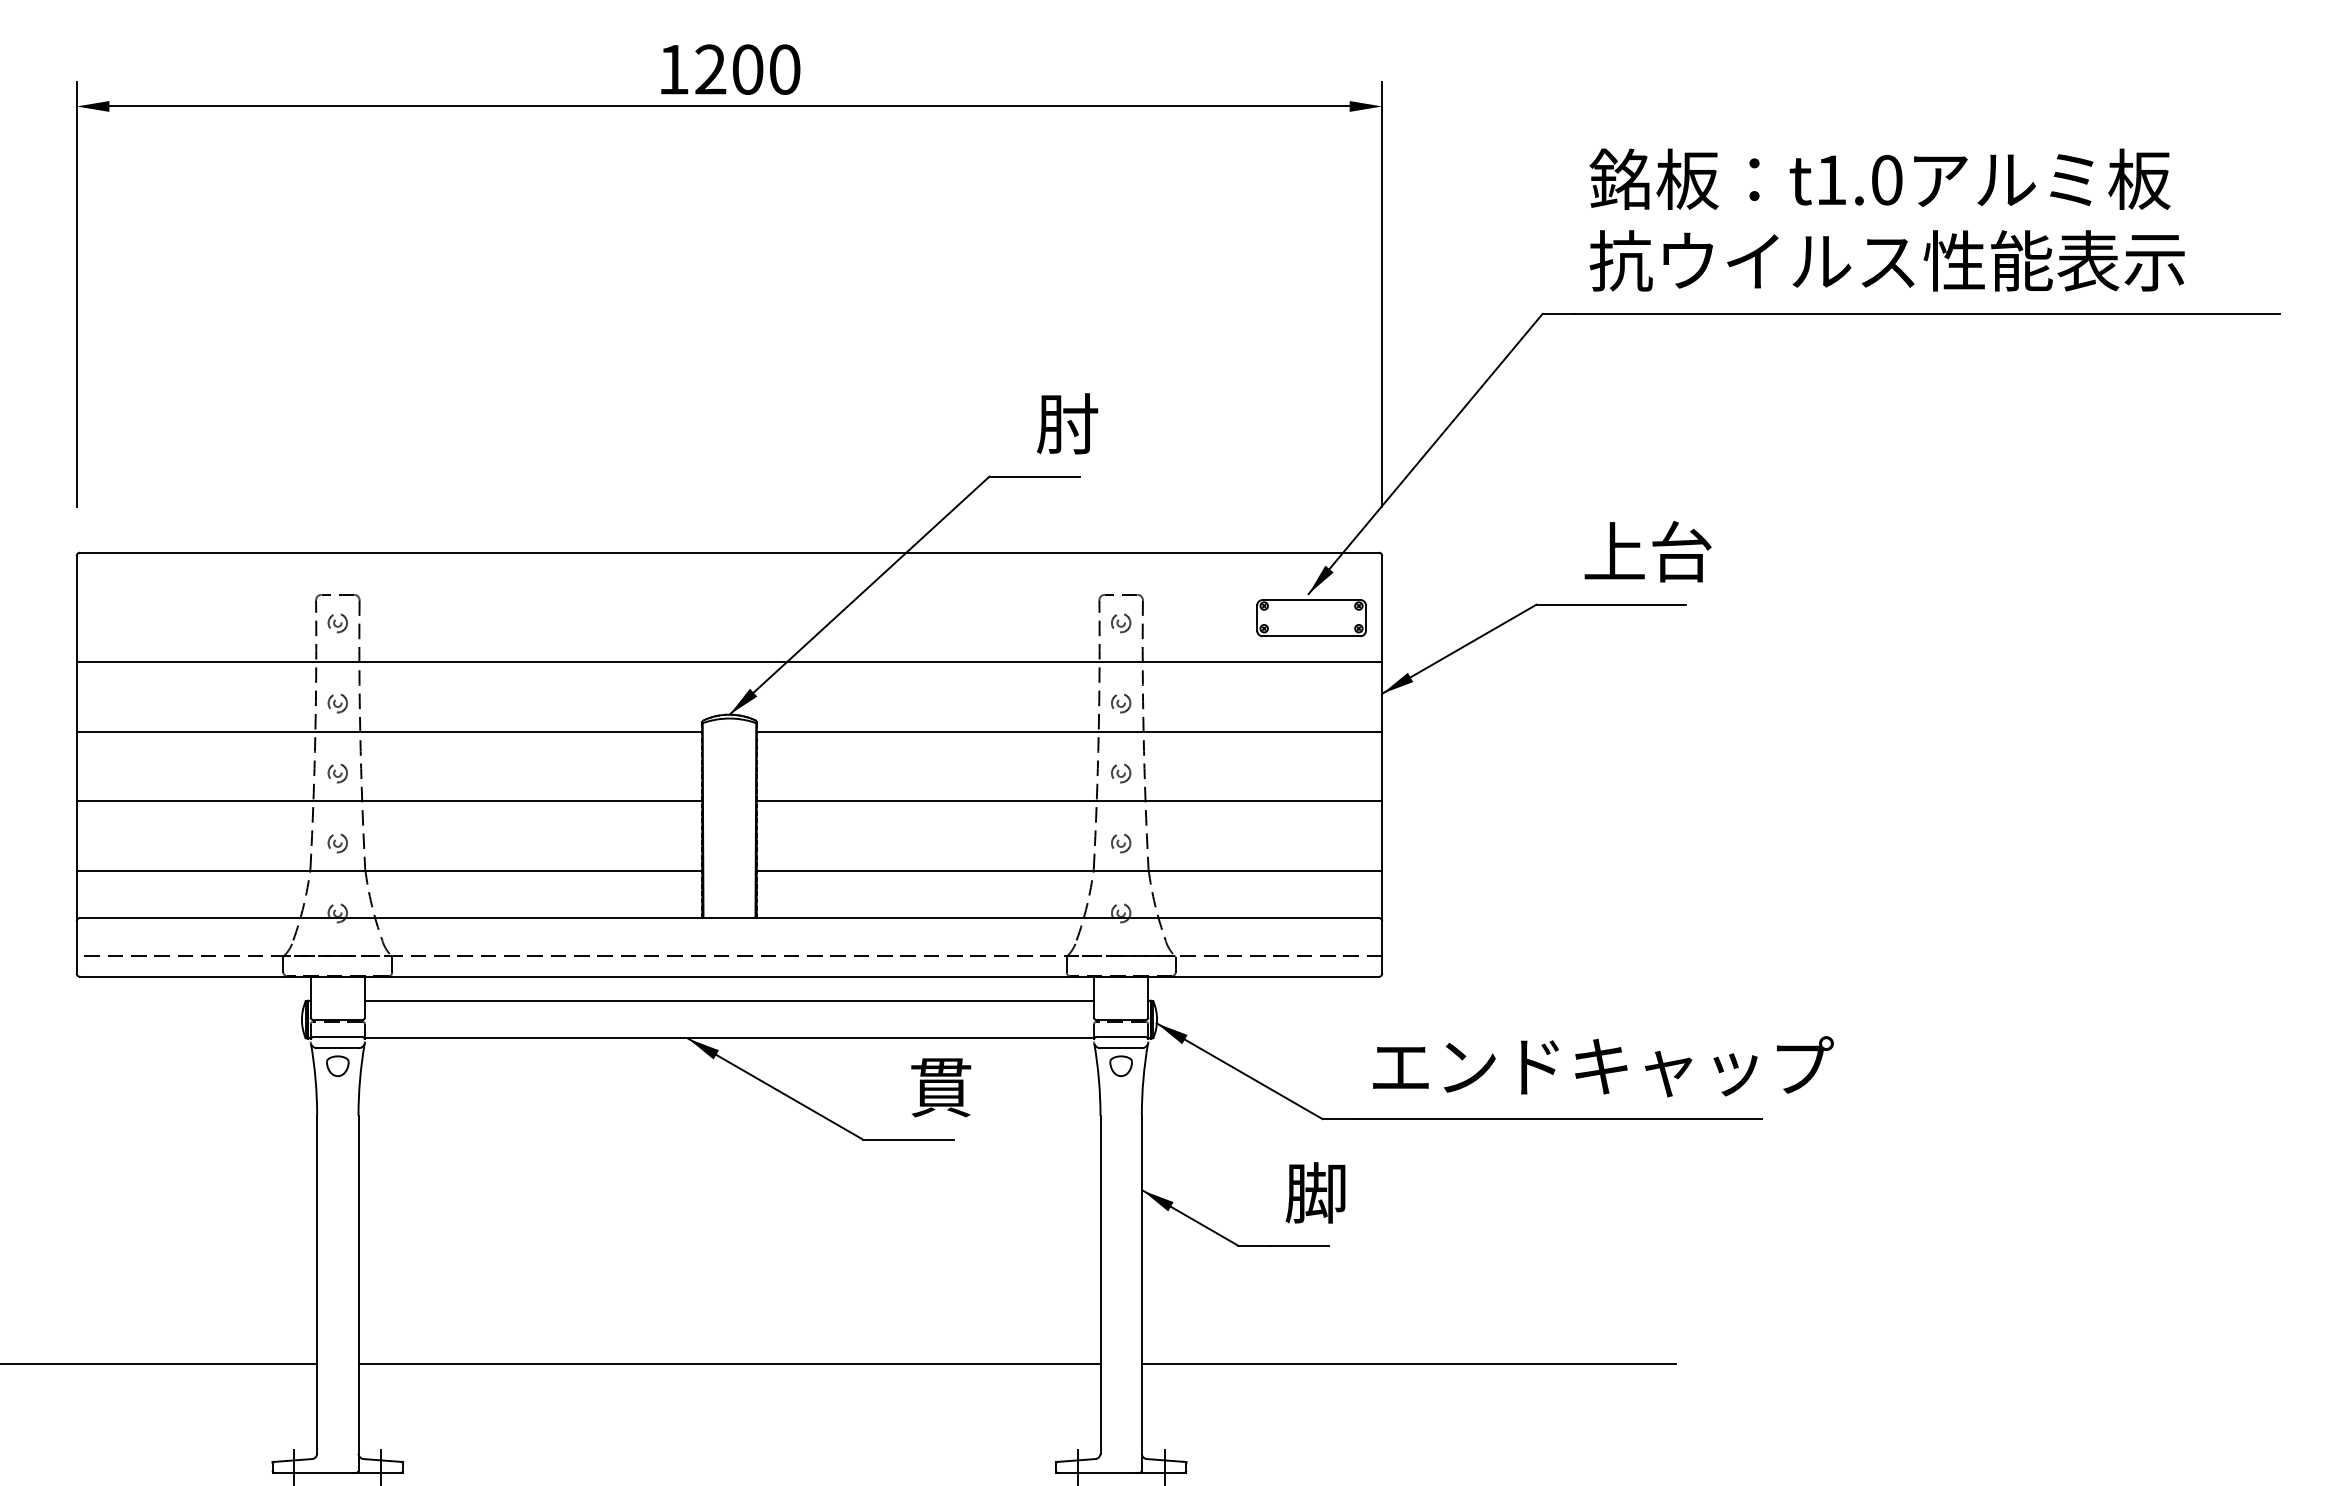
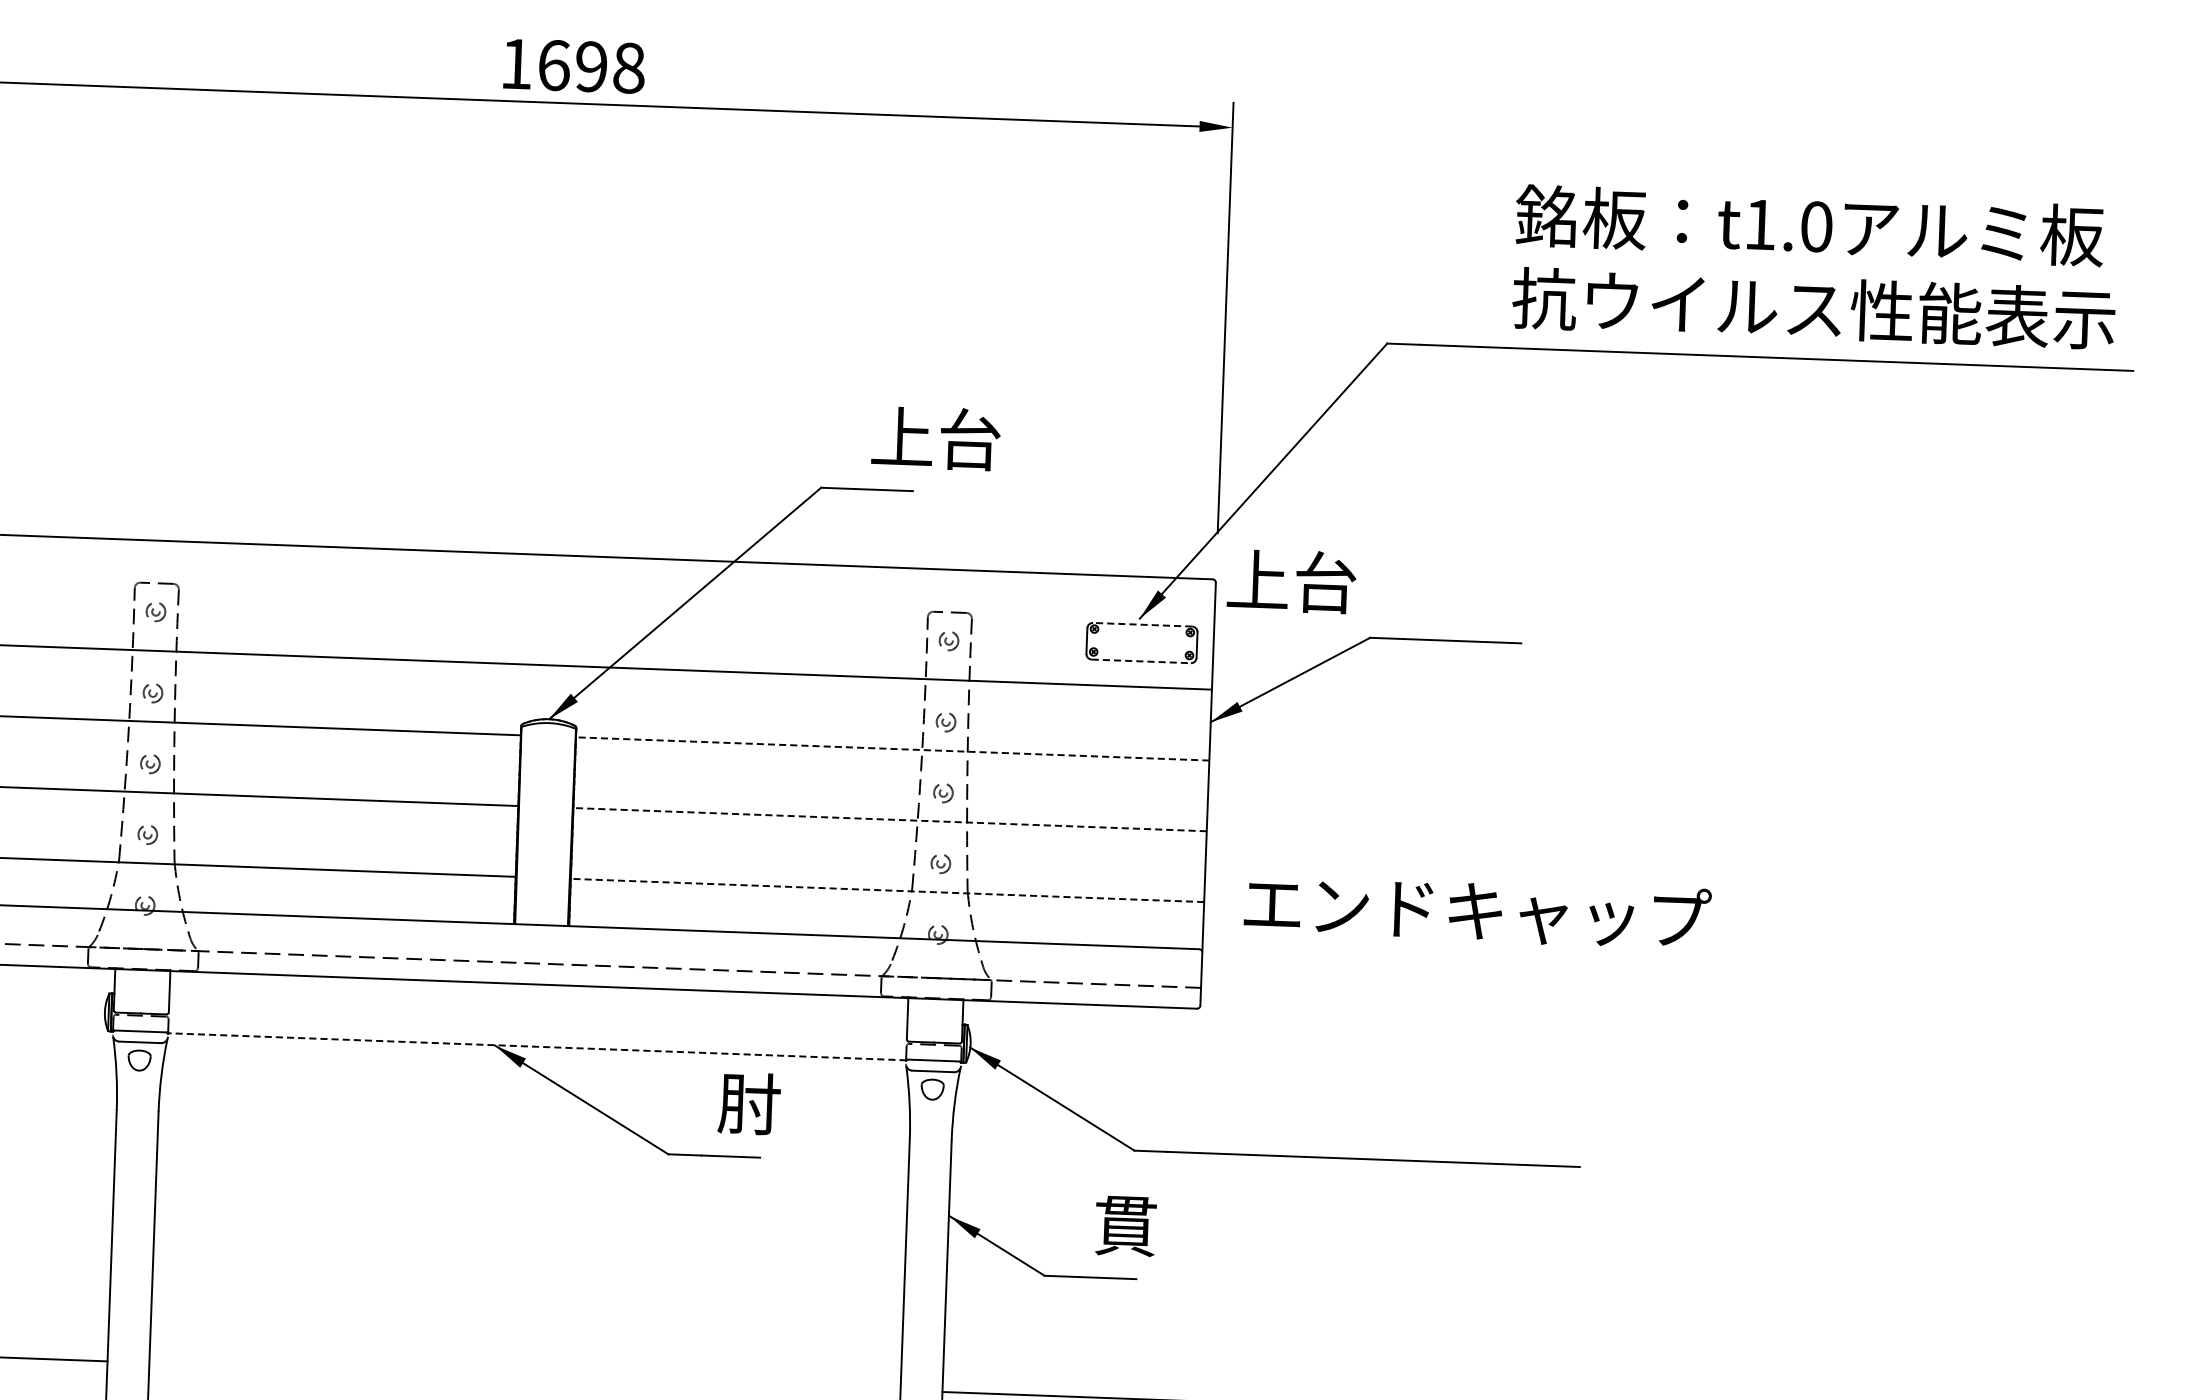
text: (747, 69) -> (591, 66), 1200 -> 1698
text: (1886, 219) -> (1814, 266), moved
text: (1100, 423) -> (935, 438), 肘 -> 上台
text: (1647, 551) -> (1291, 580), moved
line: (1311, 600) -> (1142, 625), solid -> dashed
line: (1311, 636) -> (1141, 661), solid -> dashed
line: (1069, 731) -> (892, 748), solid -> dashed
line: (1069, 801) -> (890, 819), solid -> dashed
line: (1069, 871) -> (887, 890), solid -> dashed
line: (729, 1001) -> (538, 1009), removed
line: (729, 1038) -> (537, 1047), solid -> dashed
text: (1603, 1066) -> (1477, 911), moved
text: (940, 1086) -> (748, 1103), 貫 -> 肘
text: (1315, 1192) -> (1124, 1224), 脚 -> 貫
line: (729, 1364) -> (524, 1377), removed

